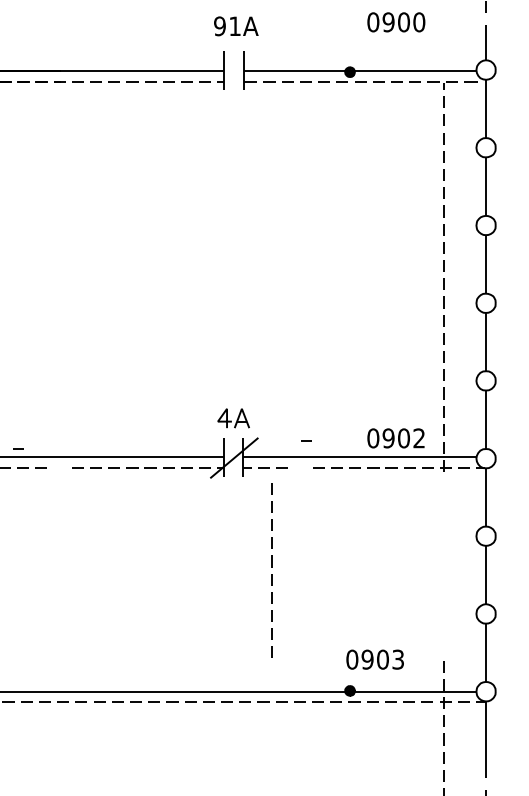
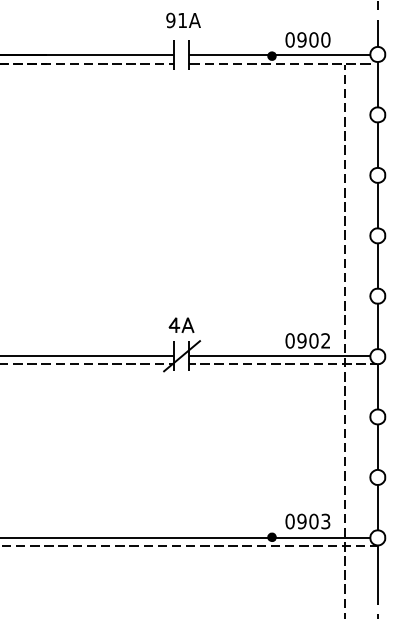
text: (396, 22) -> (308, 40), moved
line: (306, 440) -> (233, 363), moved
line: (18, 448) -> (46, 363), moved
line: (271, 567) -> (344, 438), moved
text: (374, 659) -> (307, 521), moved

